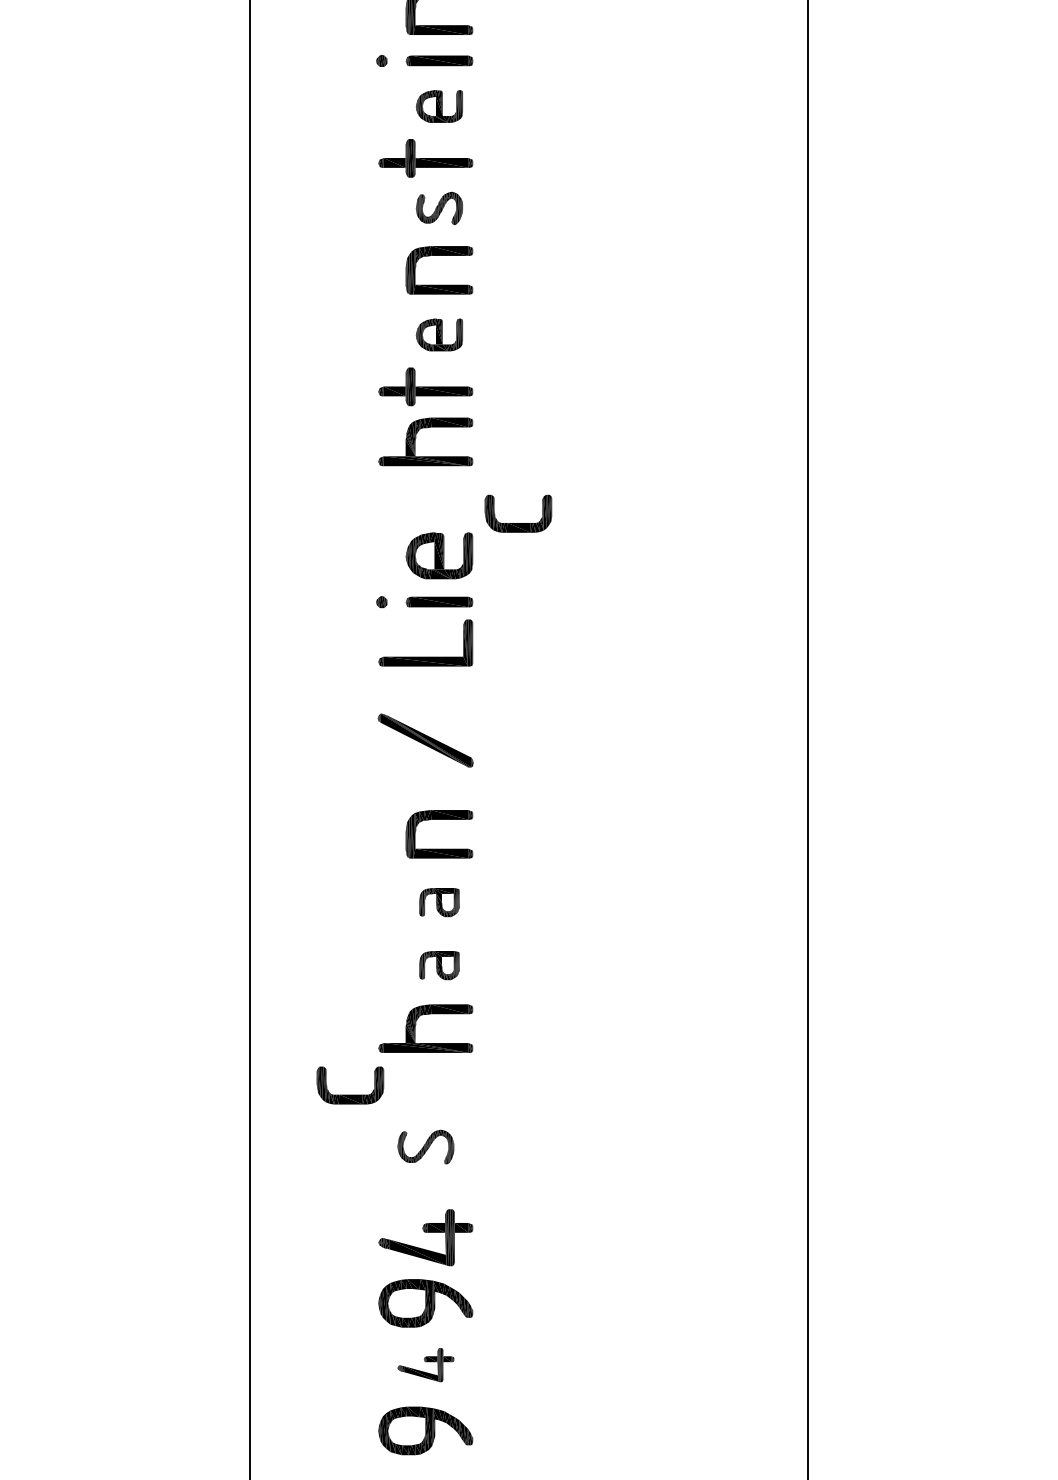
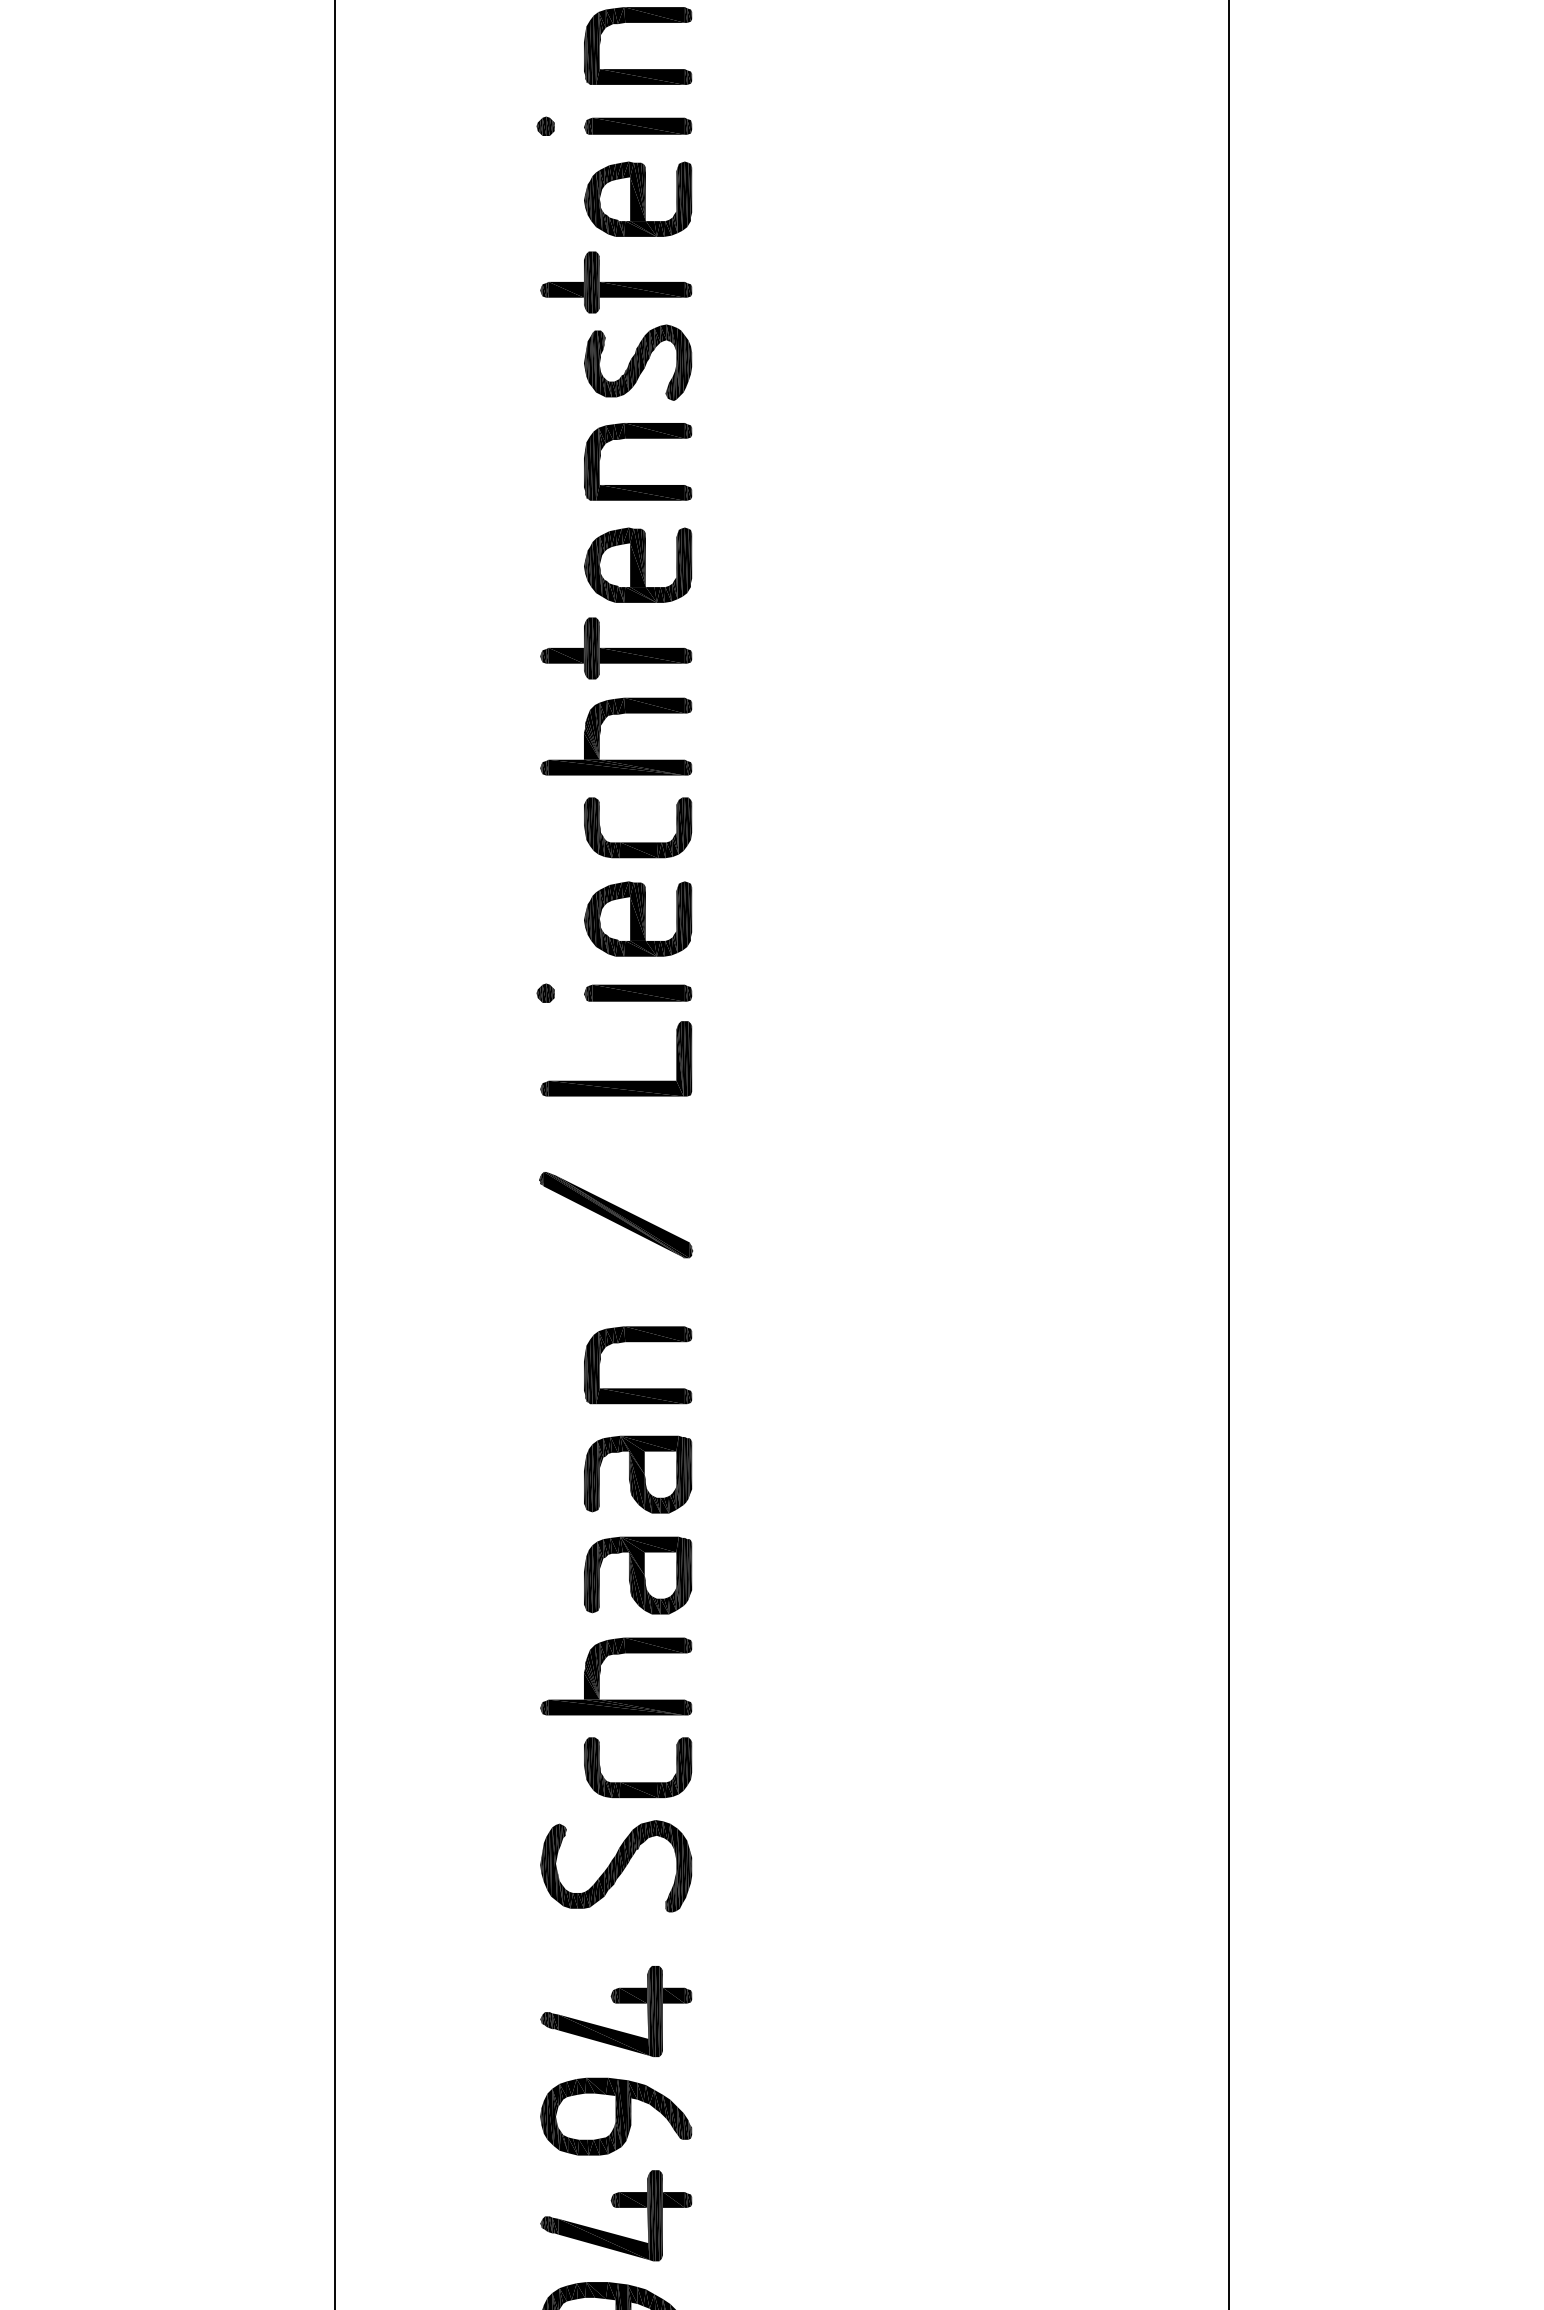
part: (439, 106) -> (638, 199), size x1.43
part: (439, 208) -> (638, 362), size x1.43
part: (439, 334) -> (638, 564), size x1.43
part: (518, 523) -> (638, 843), moved
part: (439, 902) -> (638, 1474), size x1.67
part: (439, 965) -> (638, 1575), size x1.67
part: (350, 1094) -> (638, 1782), moved
part: (425, 1146) -> (615, 1865), size x1.67
part: (425, 1364) -> (615, 2214), size x1.67

